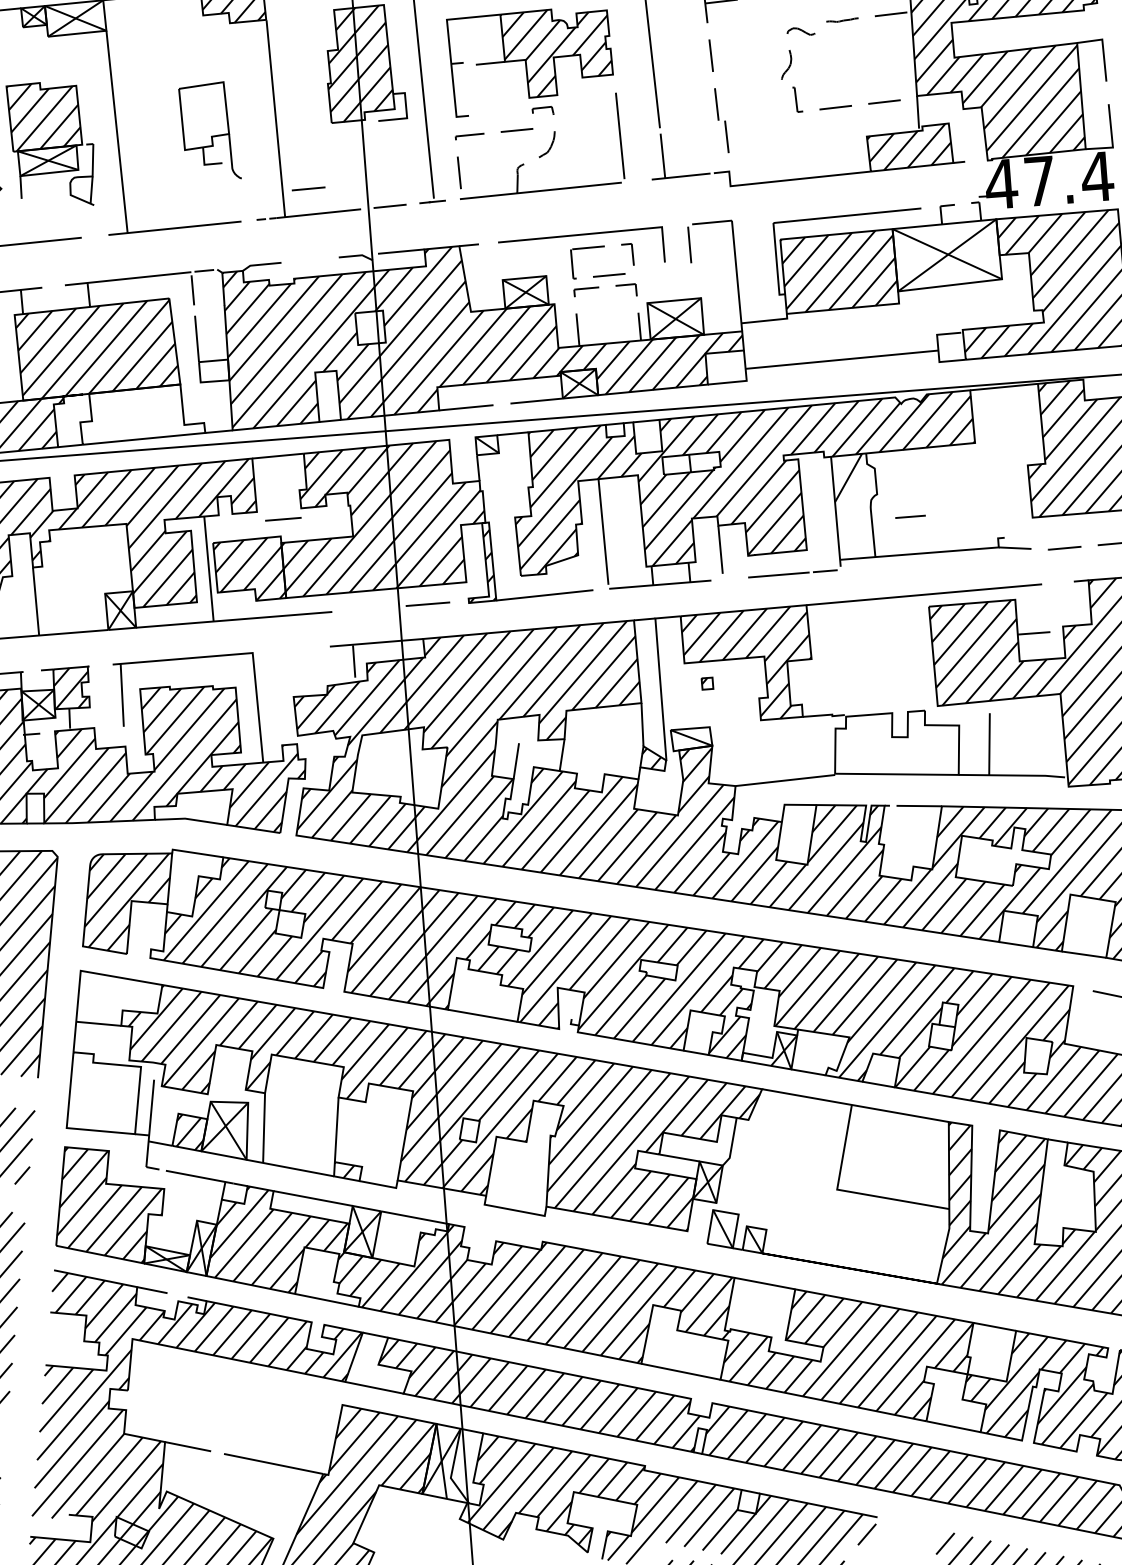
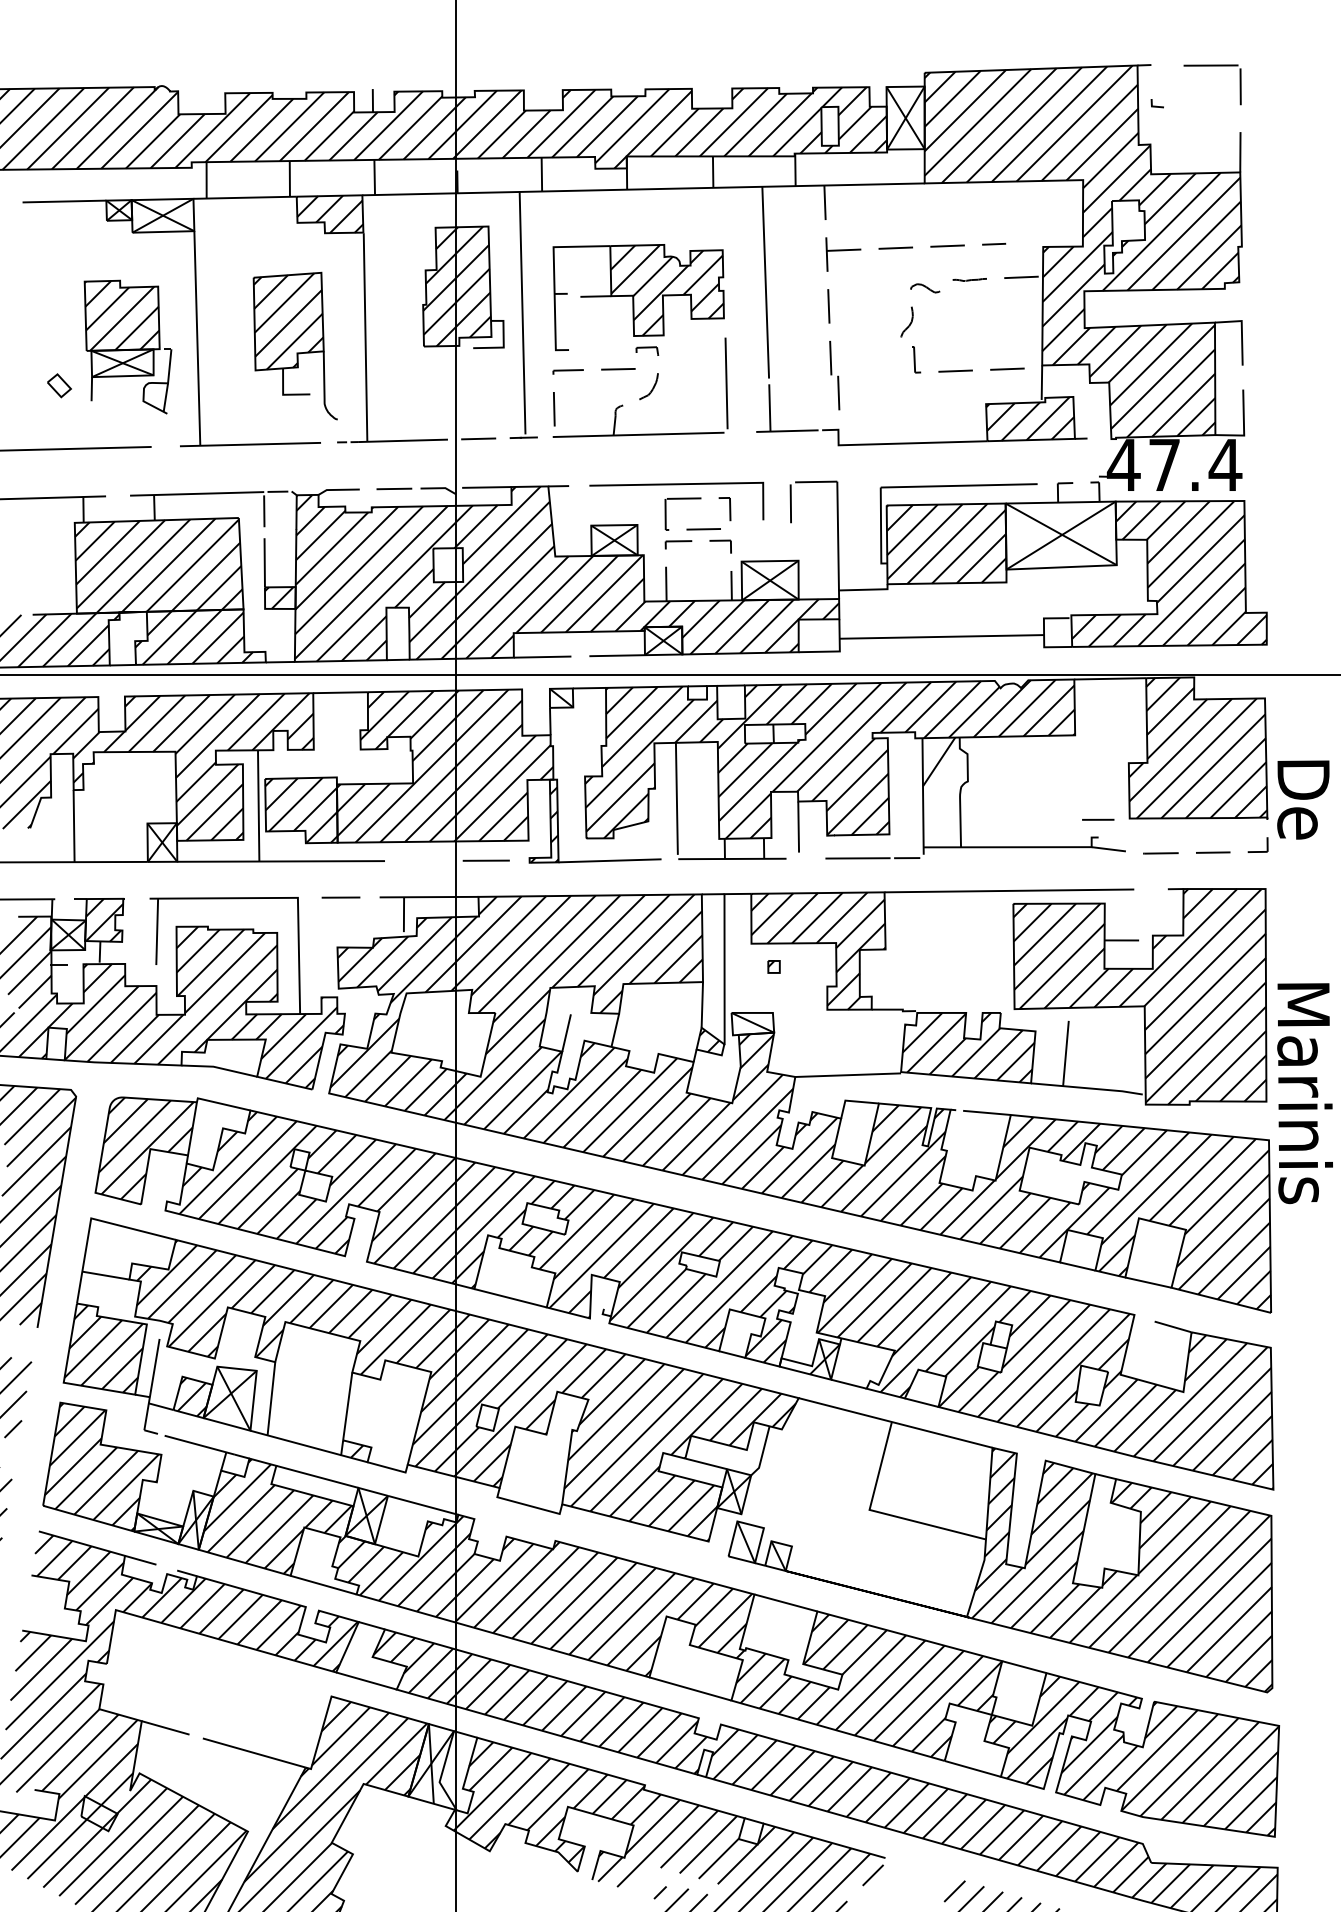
part: (209, 131) -> (294, 345), size x1.43
line: (308, 188) -> (394, 488), moved
hatch: (212, 370) -> (278, 597), added
hatch: (135, 413) -> (193, 636), added
line: (910, 516) -> (1098, 819), moved
line: (282, 519) -> (340, 897), moved
hatch: (897, 745) -> (968, 1047), added
hatch: (101, 1092) -> (103, 1348), added

